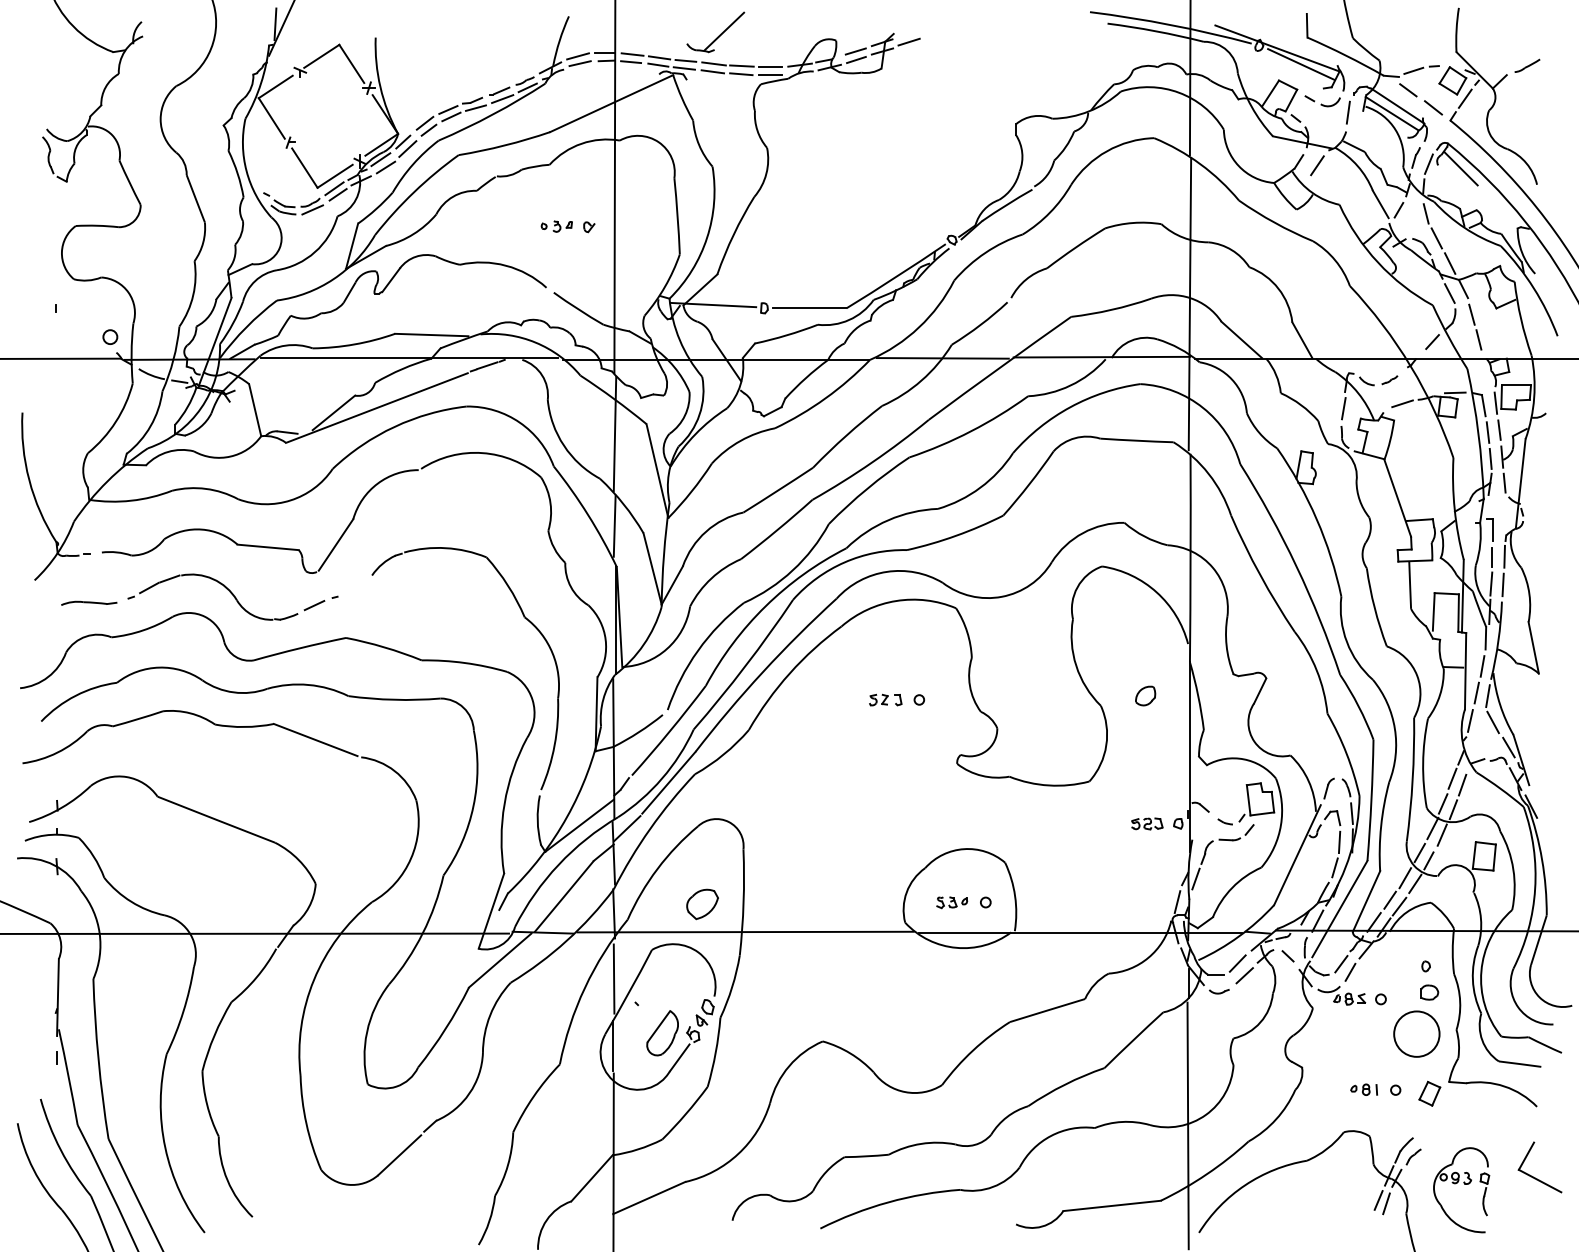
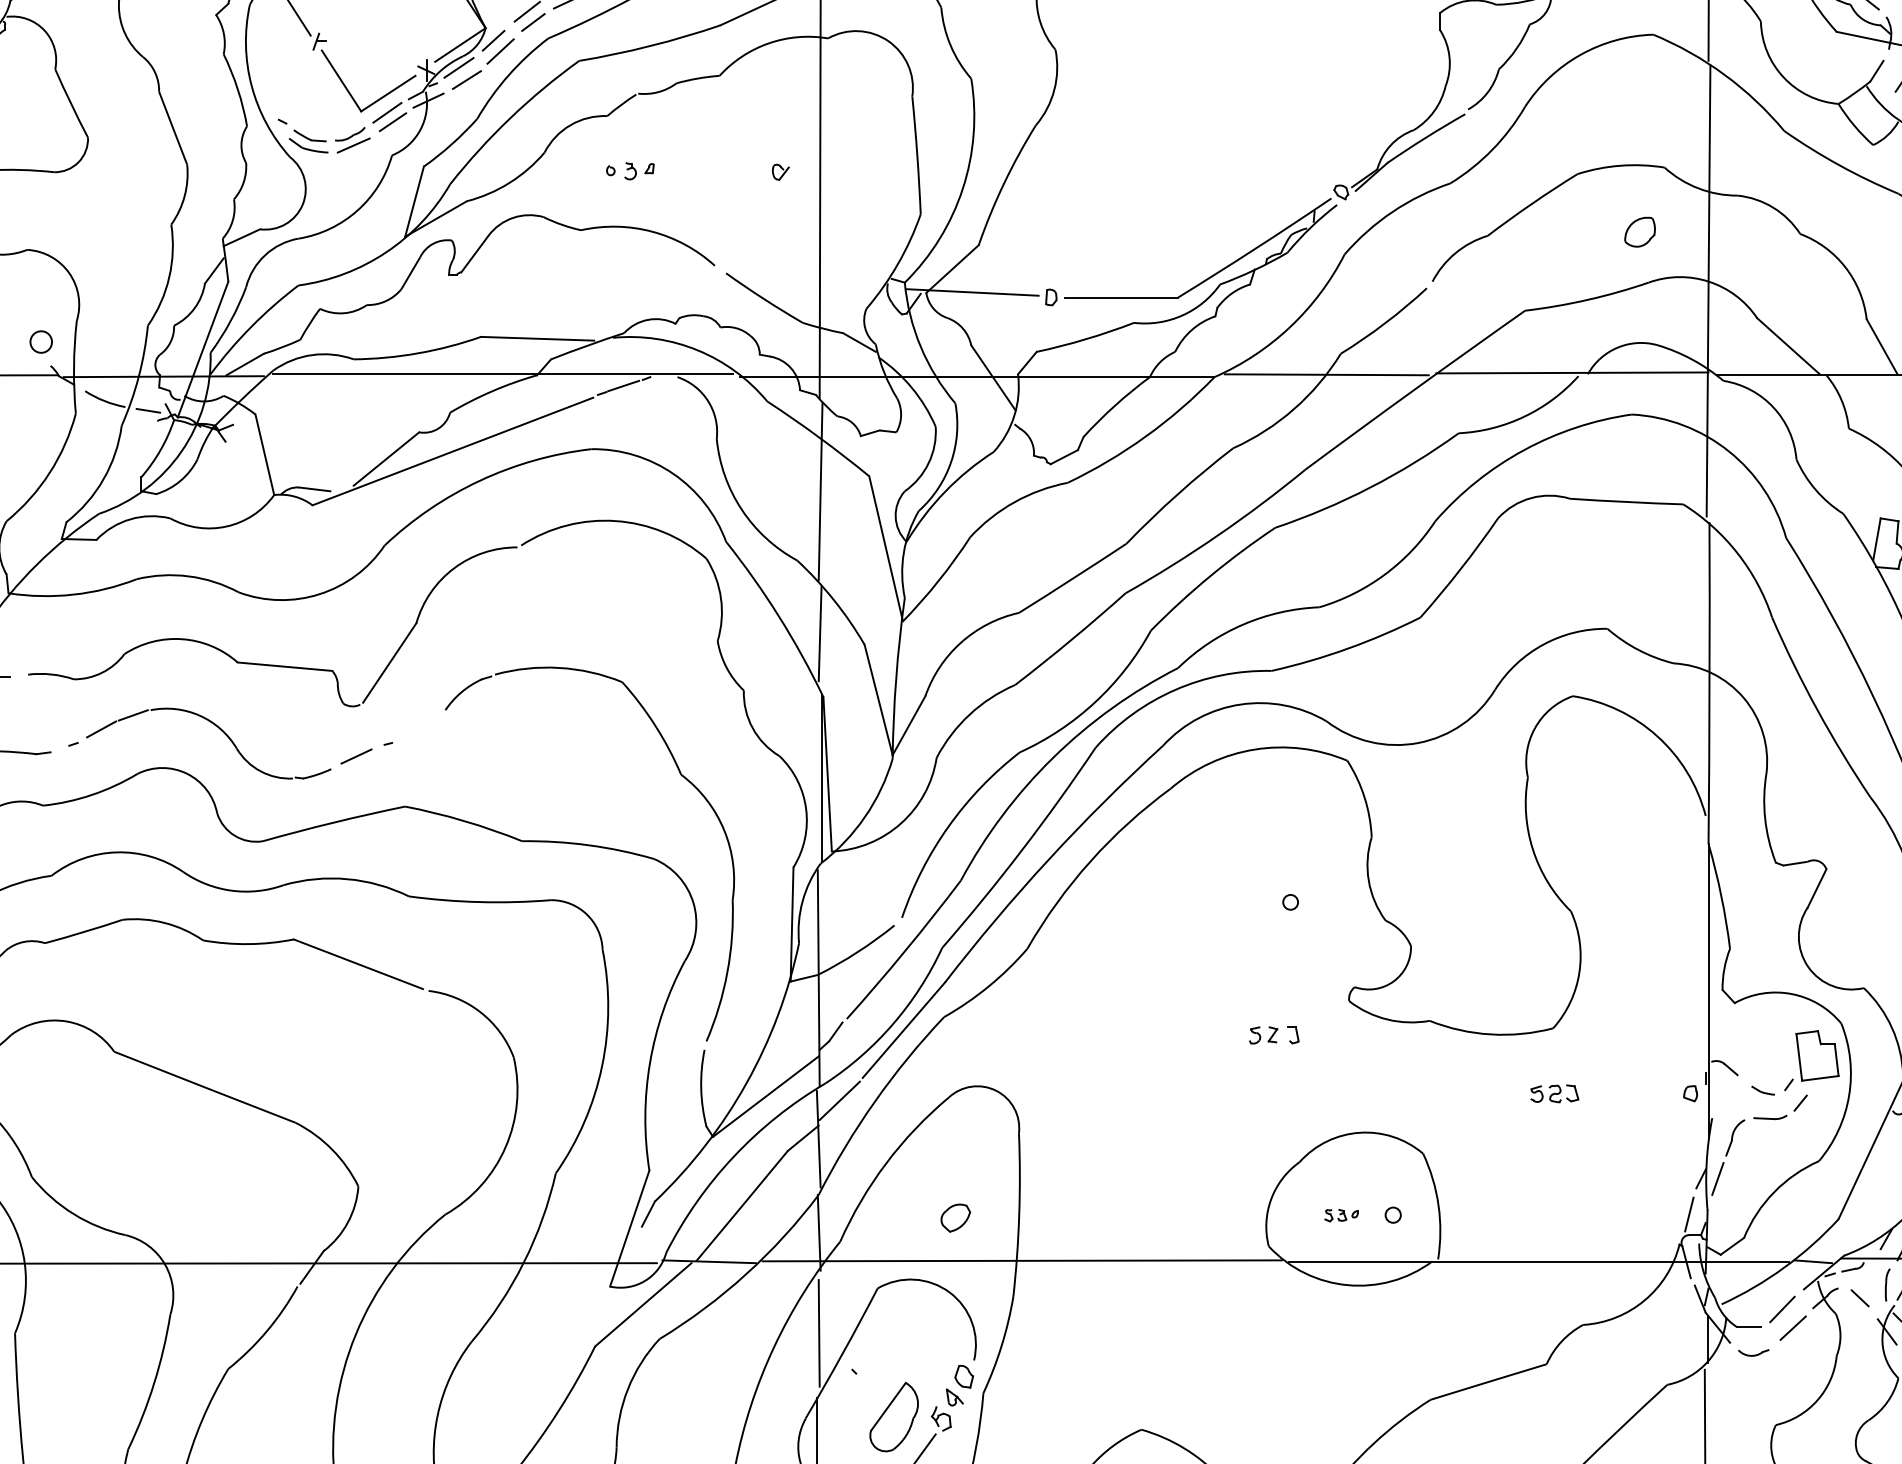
part: (556, 226) -> (629, 171), moved
part: (1145, 695) -> (1639, 231), moved
part: (885, 699) -> (1273, 1034), moved
part: (1147, 823) -> (1554, 1093), moved
part: (952, 902) -> (1341, 1215), size x0.7
part: (702, 904) -> (955, 1218), size x0.6

